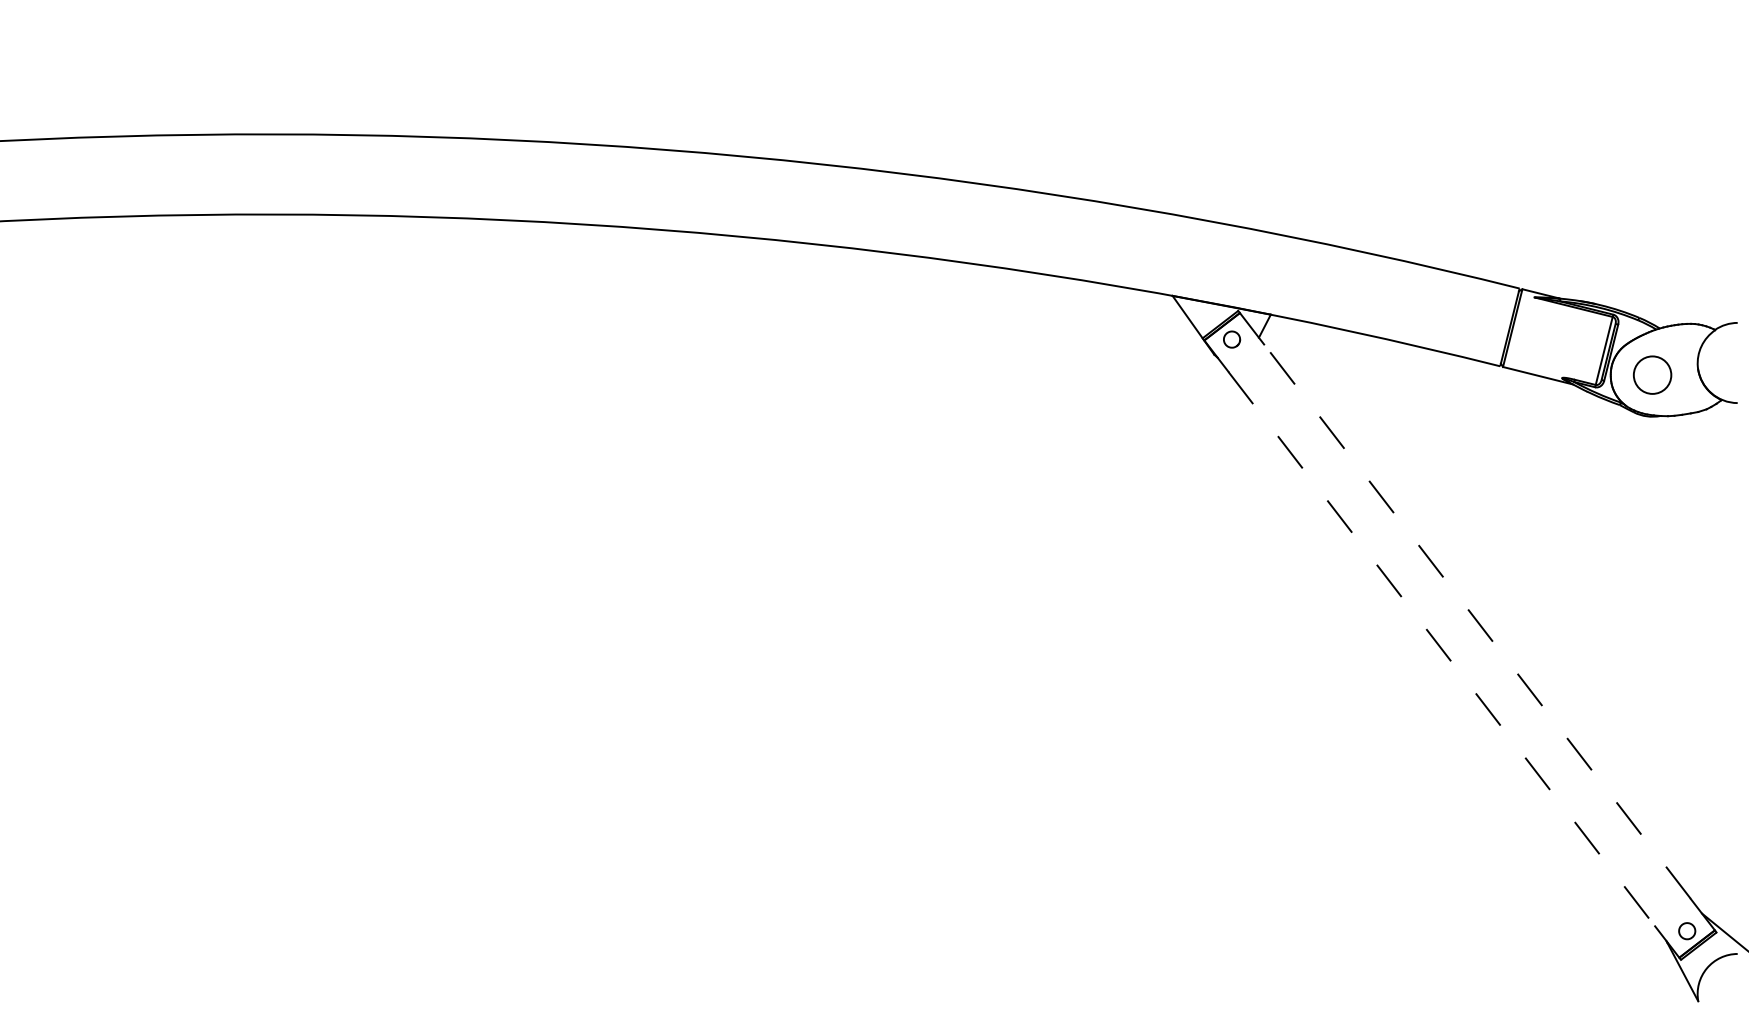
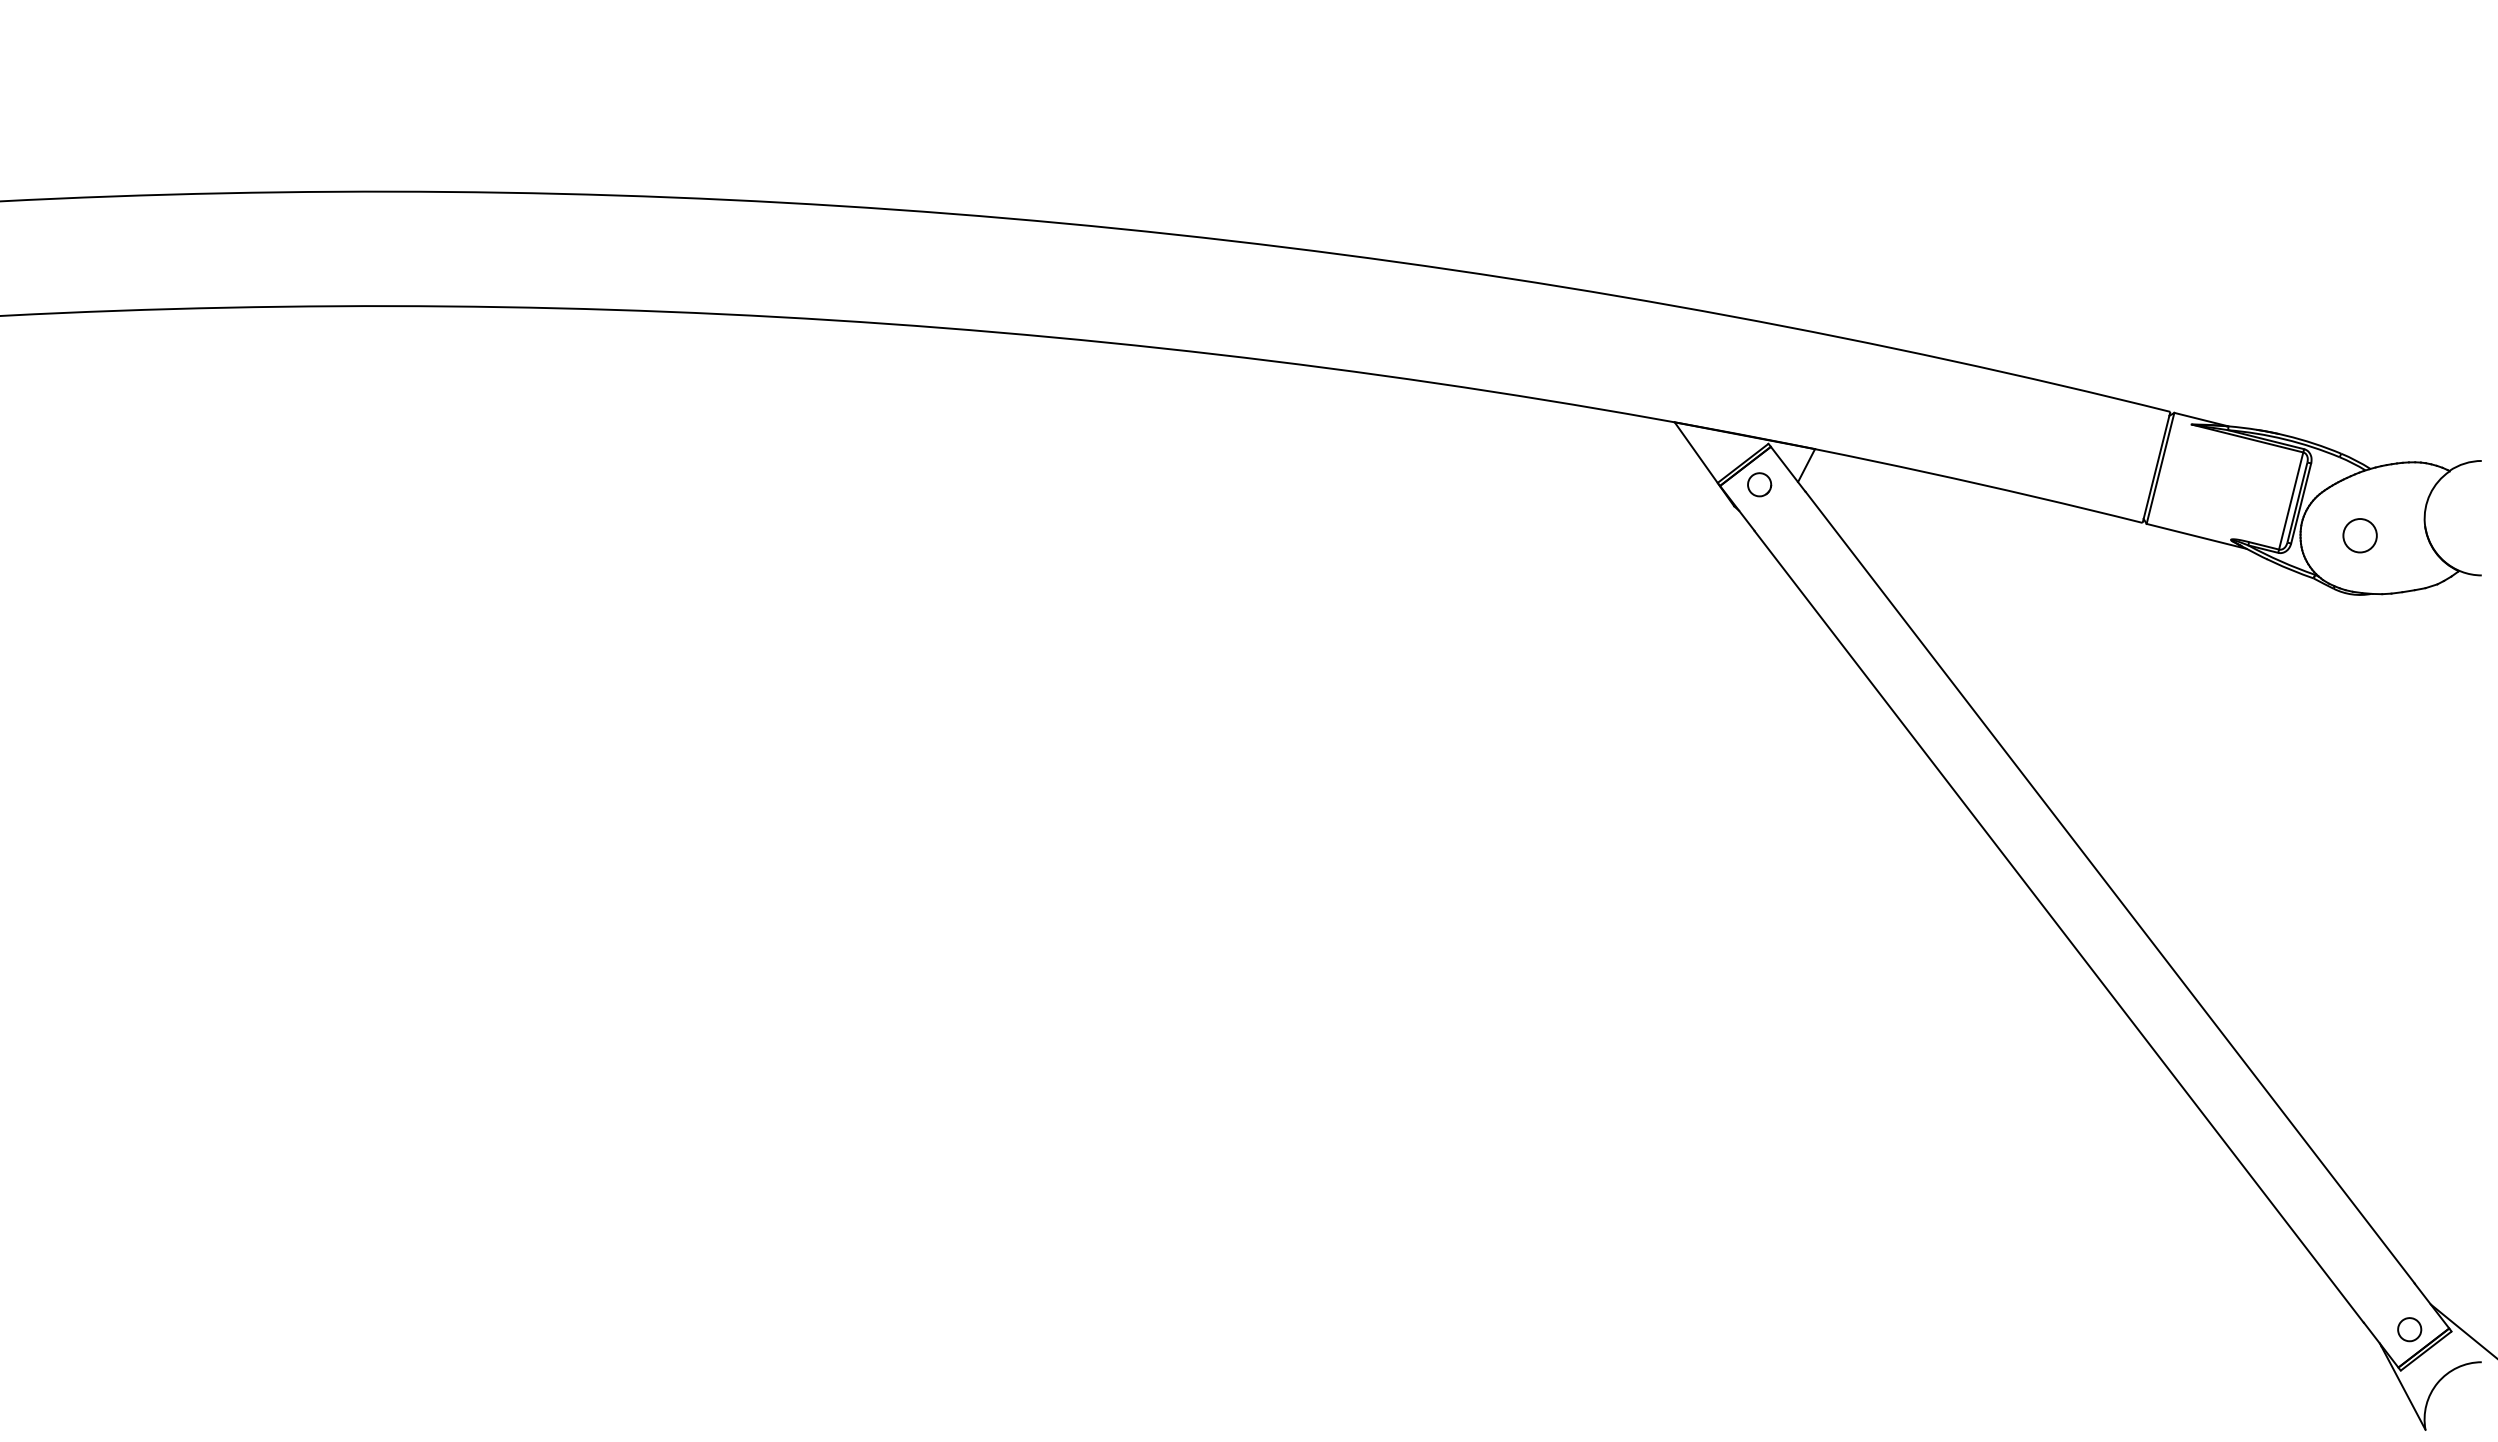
circle: (1652, 375) -> (2359, 535), size x0.62
line: (1477, 621) -> (2110, 887), dashed -> solid
line: (1442, 648) -> (2059, 926), dashed -> solid

